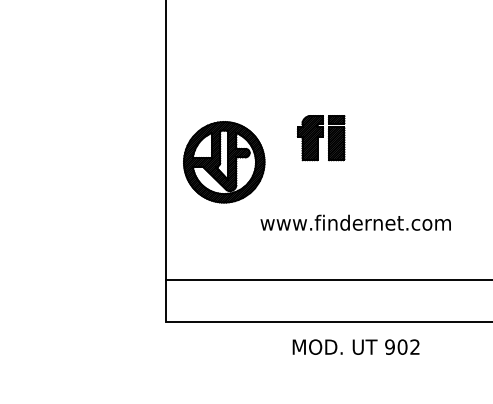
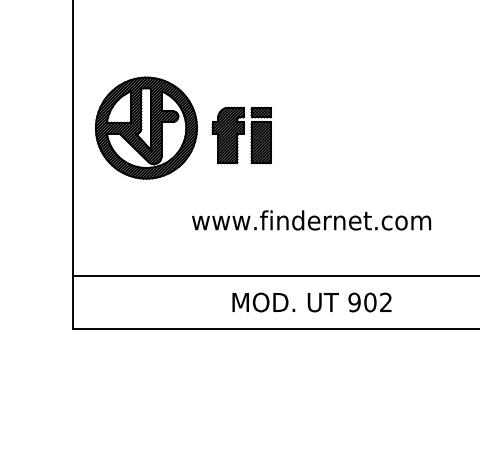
part: (320, 138) -> (240, 135), moved
text: (355, 222) -> (311, 220), moved
text: (355, 346) -> (311, 301), moved

